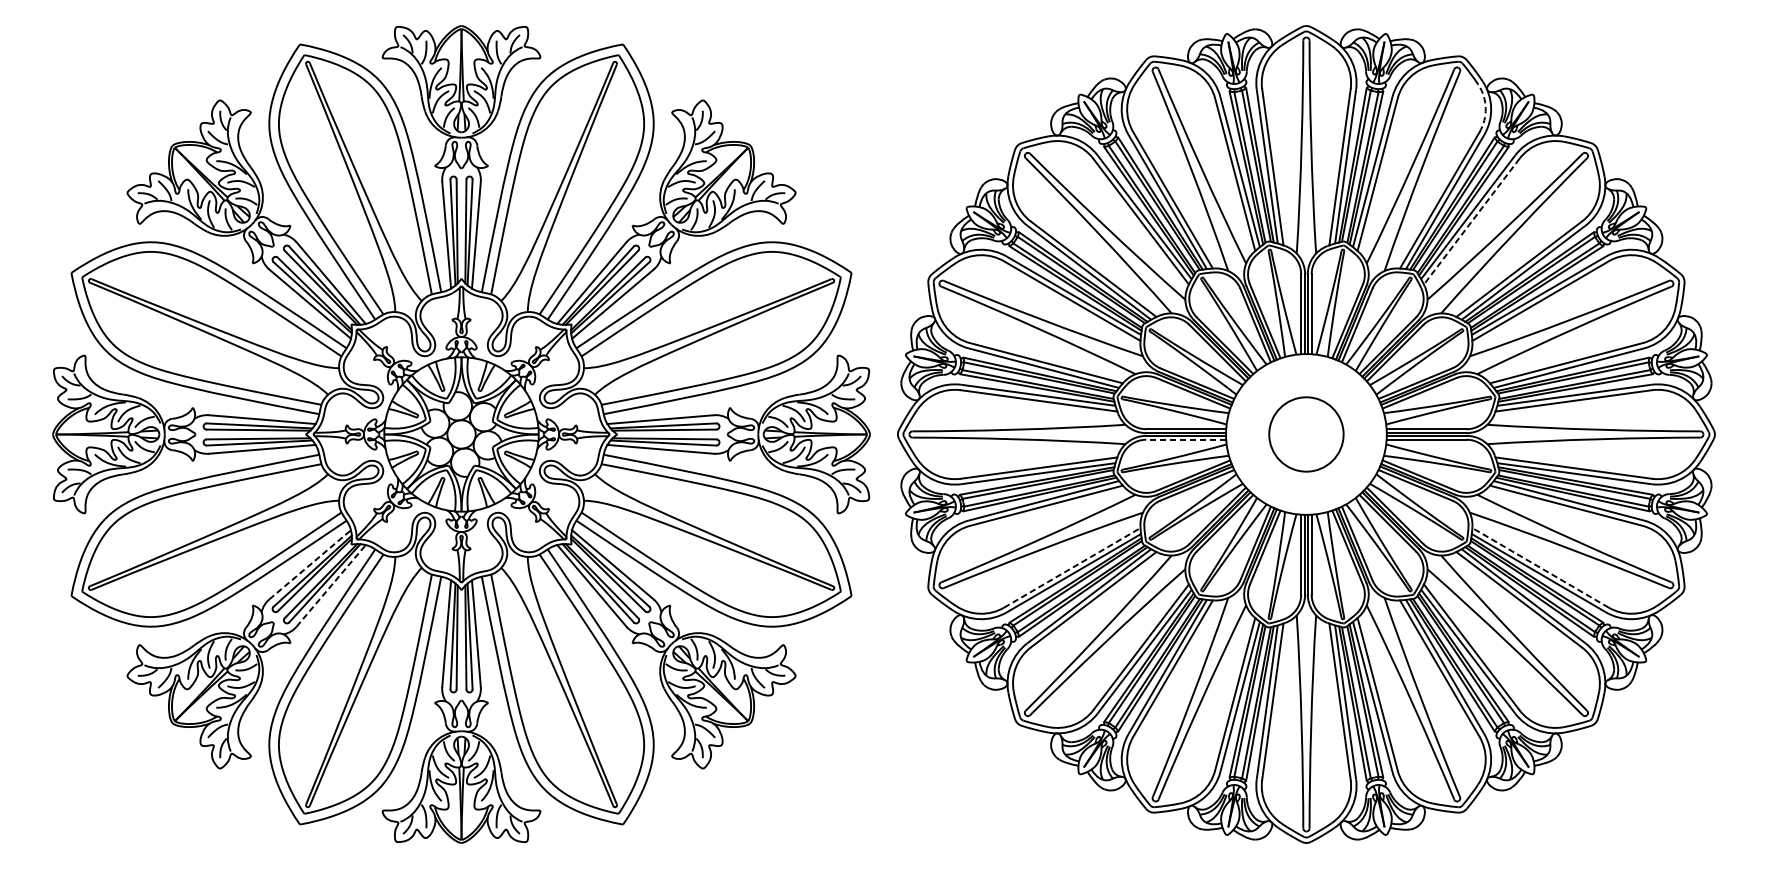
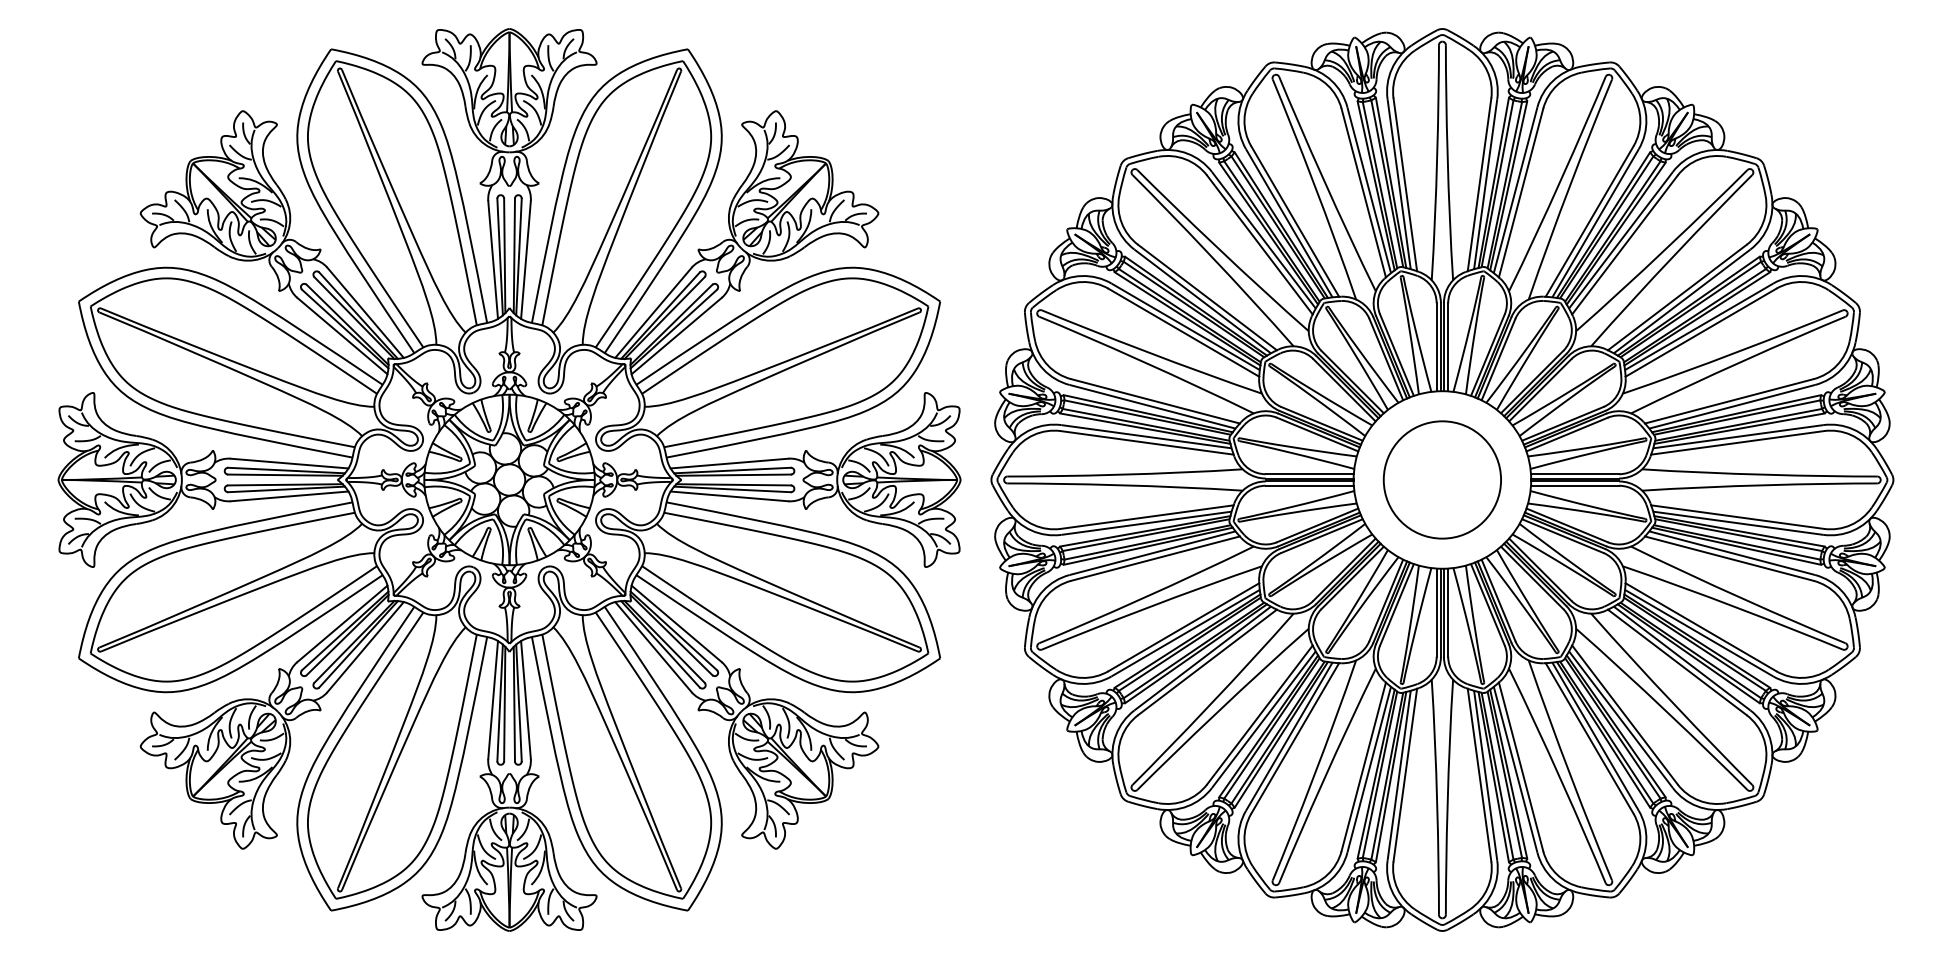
arc: (1485, 107) -> (1640, 119), dashed -> solid
line: (1471, 222) -> (1624, 245), dashed -> solid
circle: (1306, 434) -> (1442, 479), size x1.43
line: (1186, 439) -> (1309, 485), dashed -> solid
line: (310, 564) -> (342, 623), dashed -> solid
line: (1072, 567) -> (1184, 626), dashed -> solid
line: (1540, 567) -> (1700, 626), dashed -> solid
line: (331, 585) -> (365, 646), dashed -> solid

